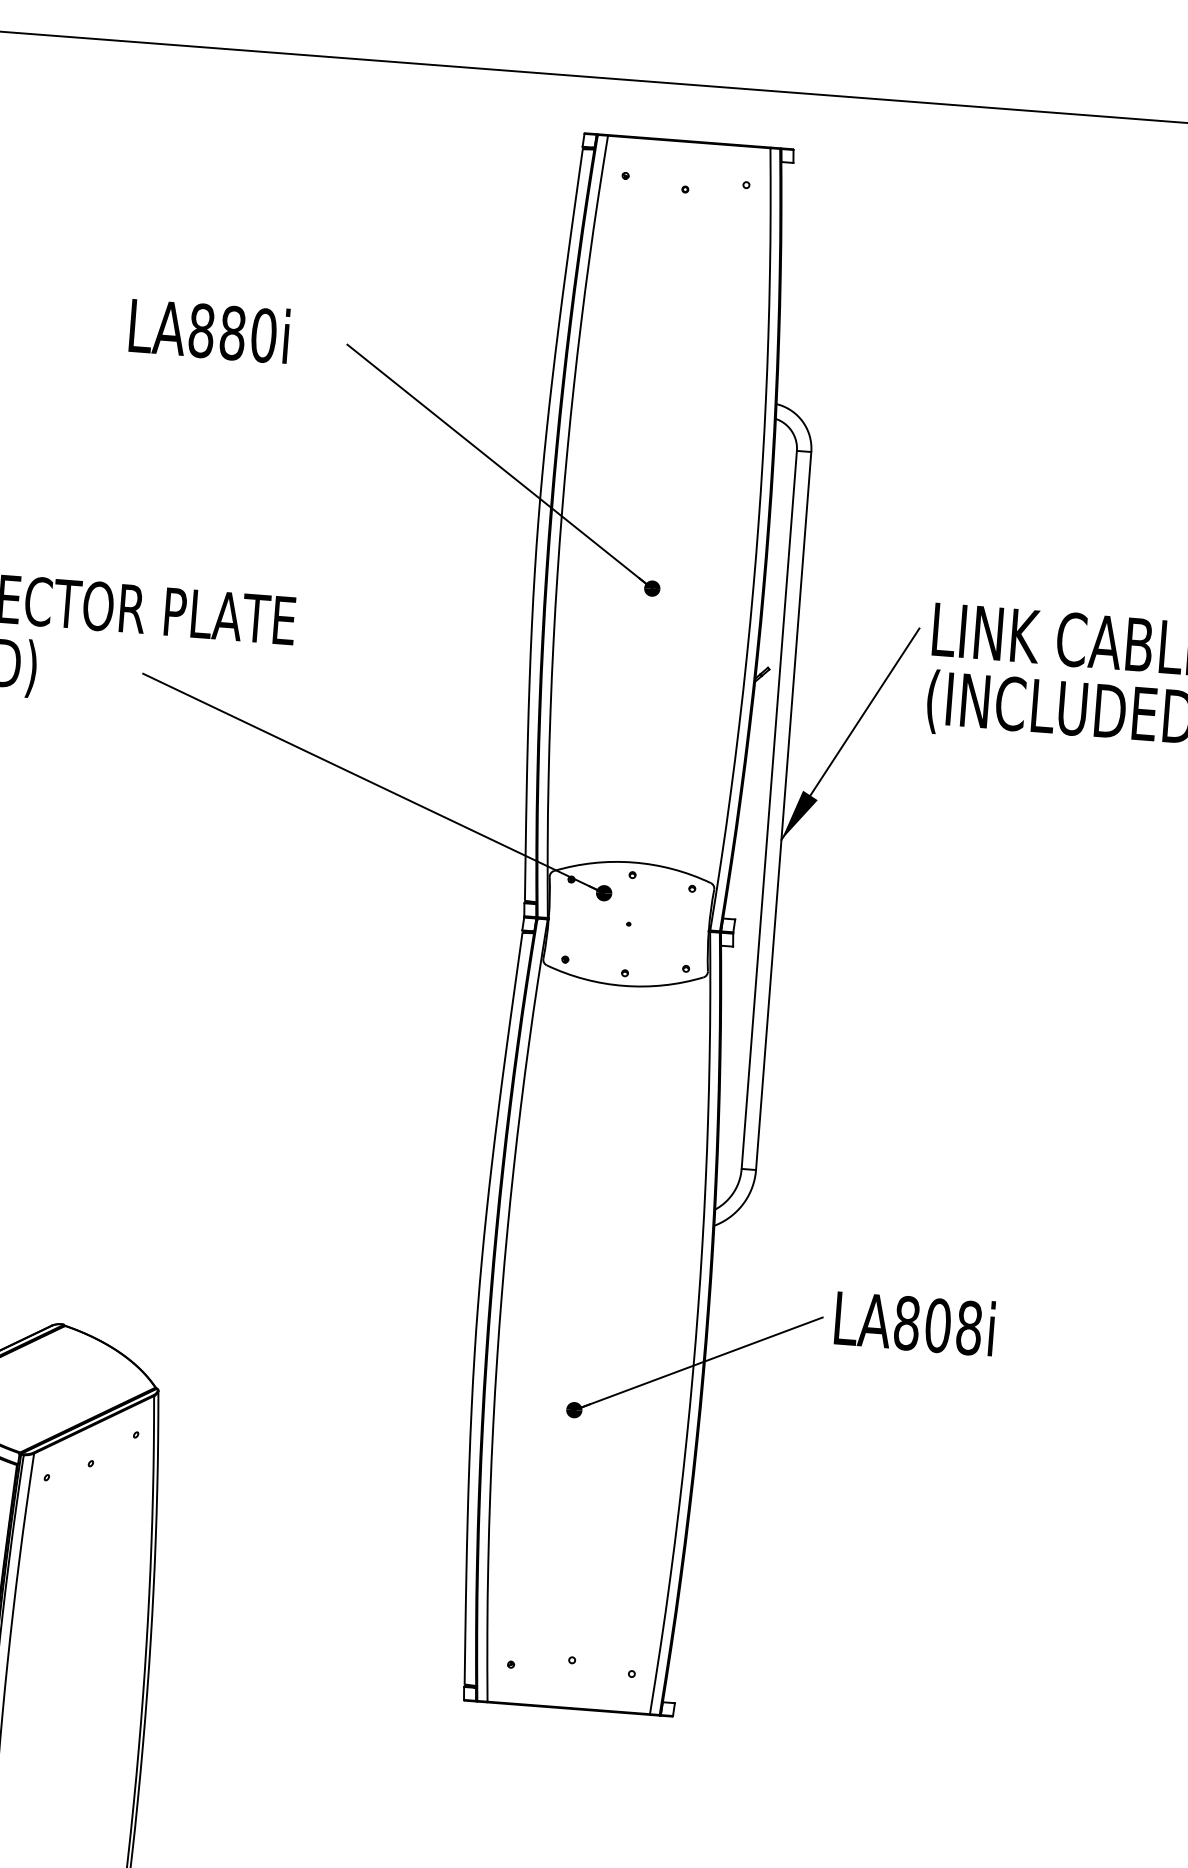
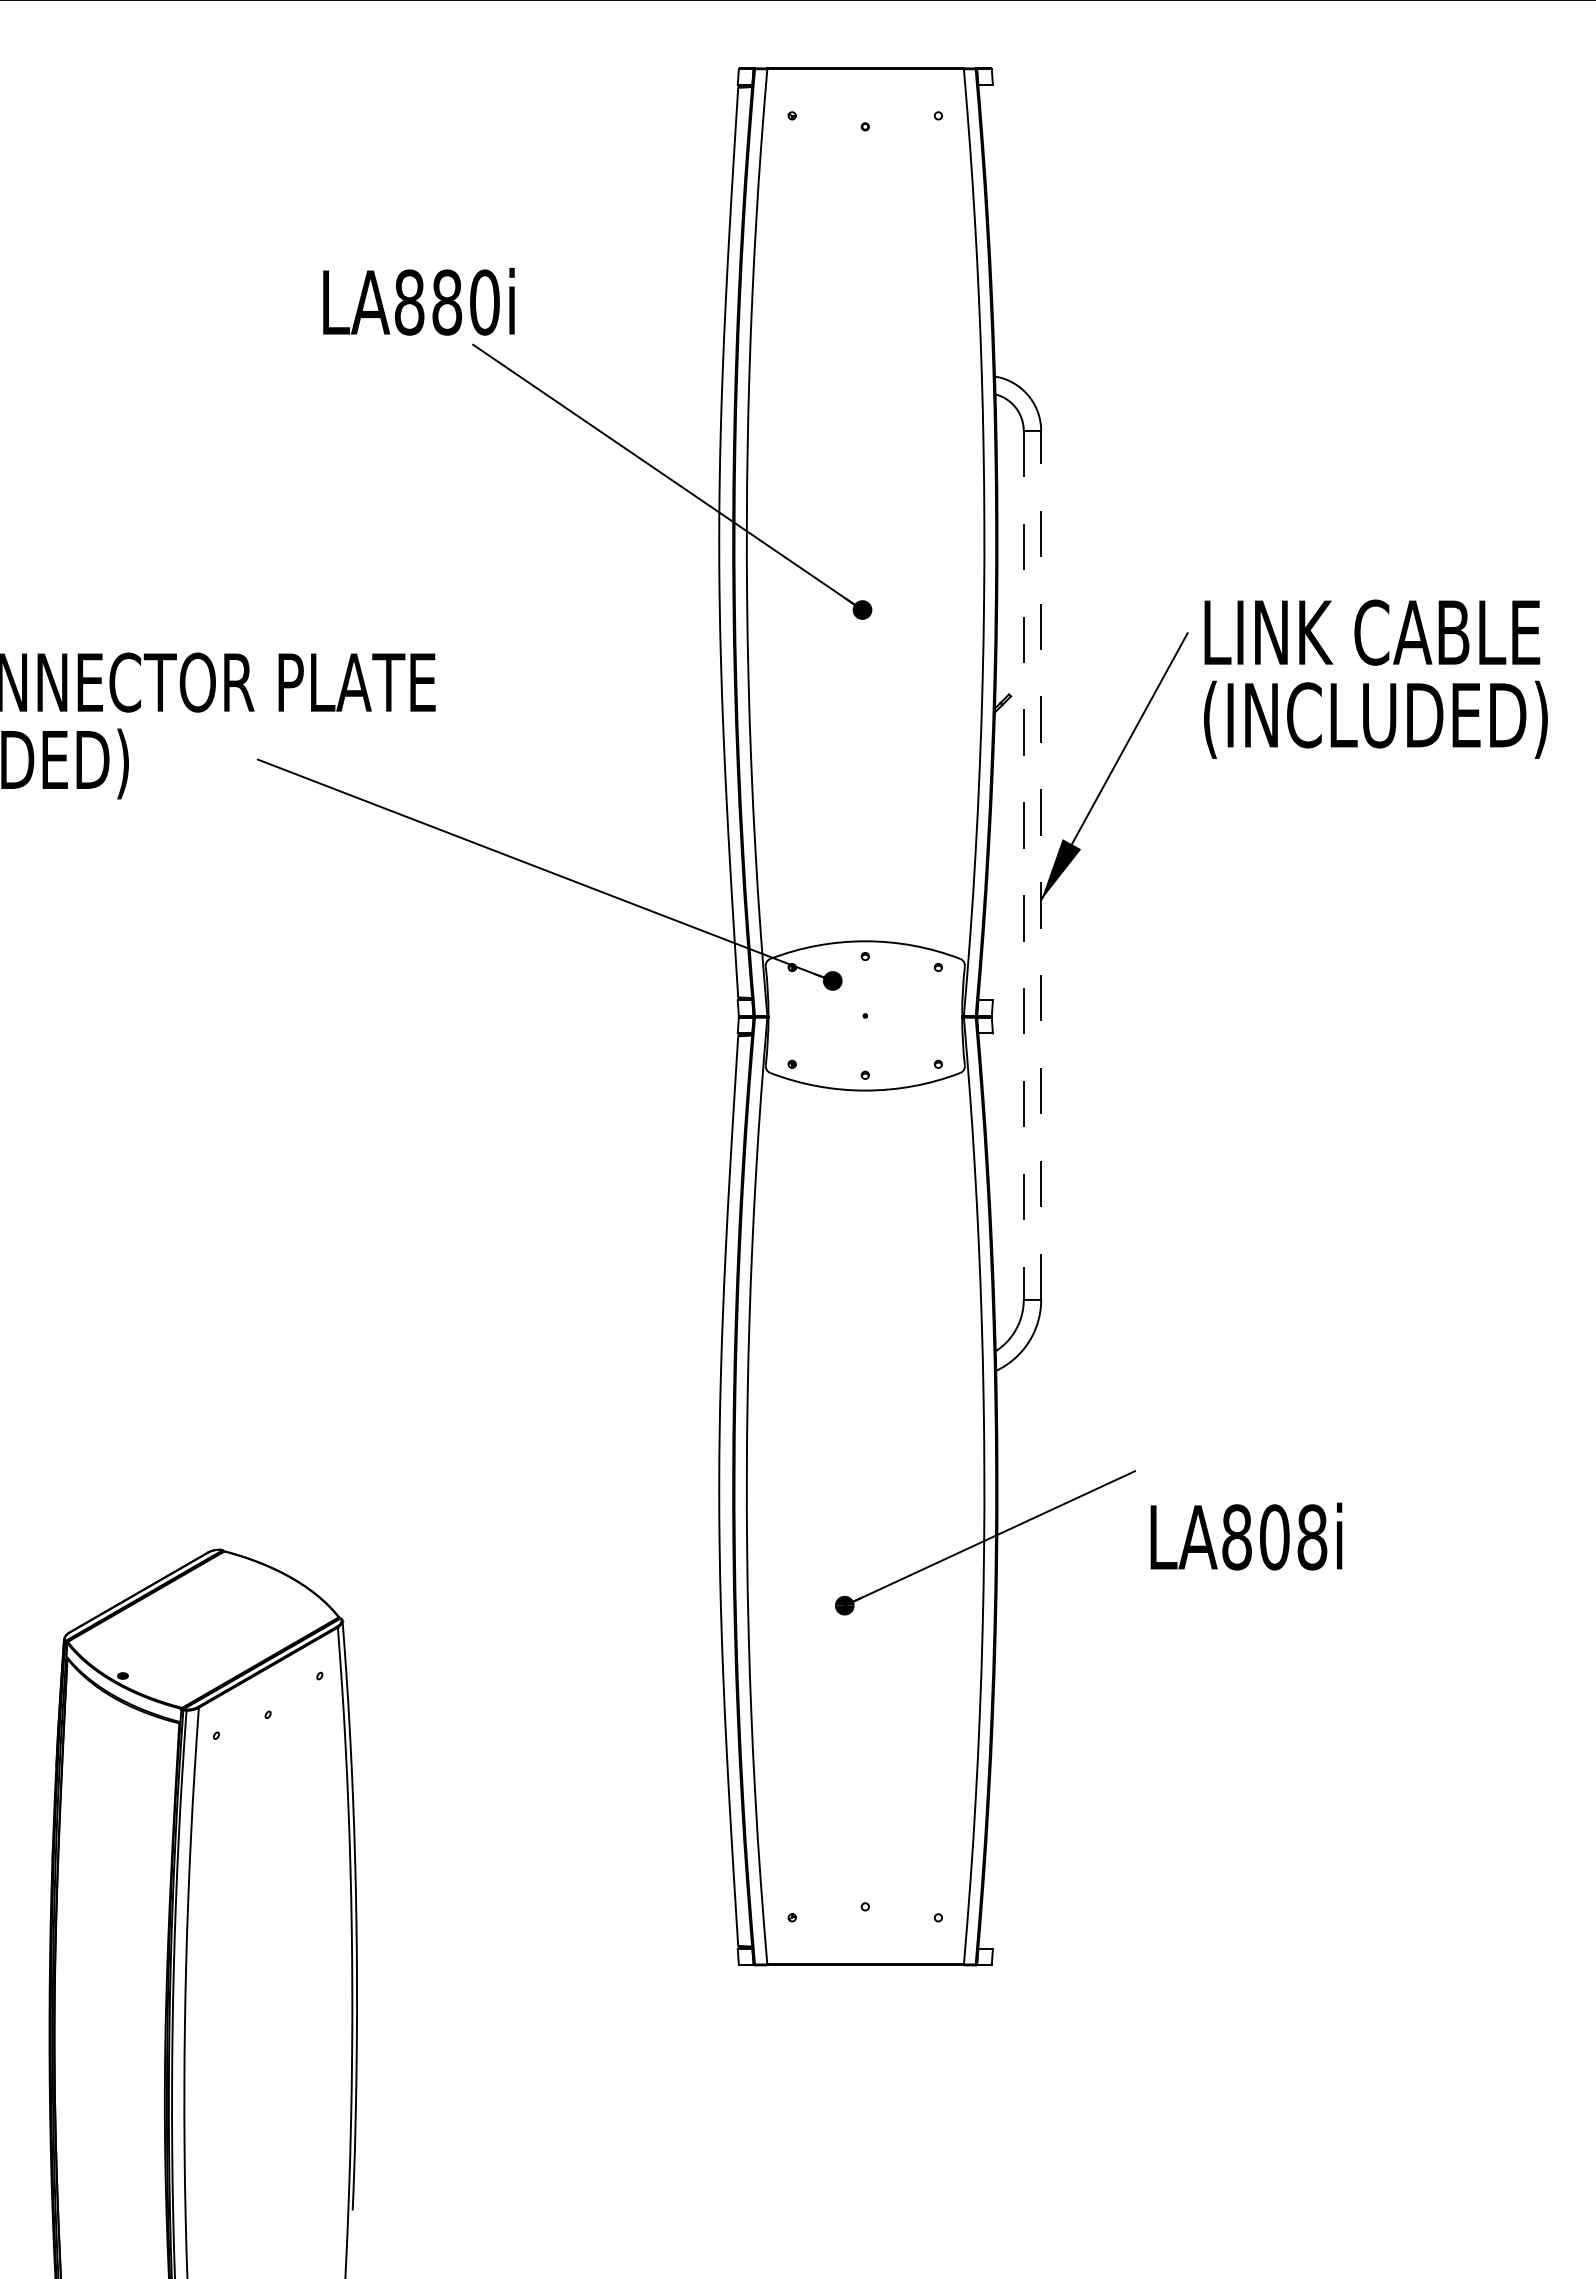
text: (209, 330) -> (418, 301), moved
line: (769, 809) -> (1023, 865), solid -> dashed
line: (784, 810) -> (1041, 864), solid -> dashed
text: (914, 1323) -> (1246, 1536), moved

